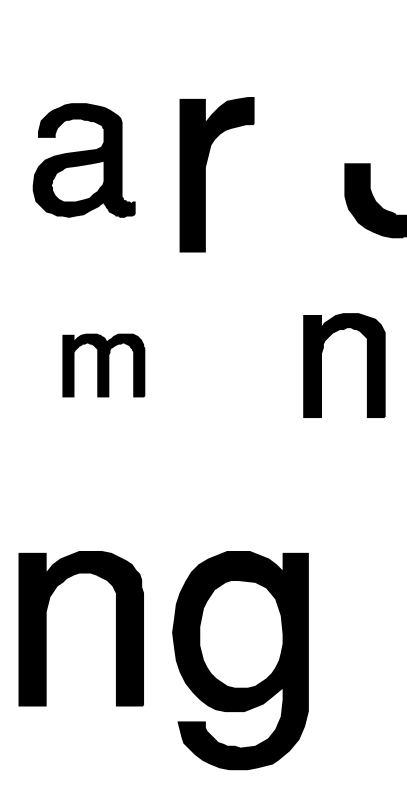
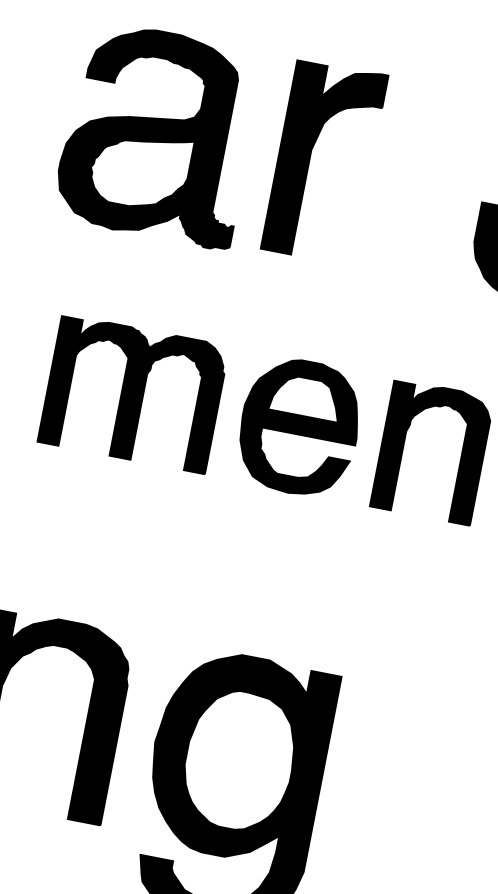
part: (84, 160) -> (159, 134), size x1.43
part: (205, 174) -> (310, 159), moved
part: (103, 365) -> (133, 393), size x1.67
part: (237, 366) -> (299, 427), added

